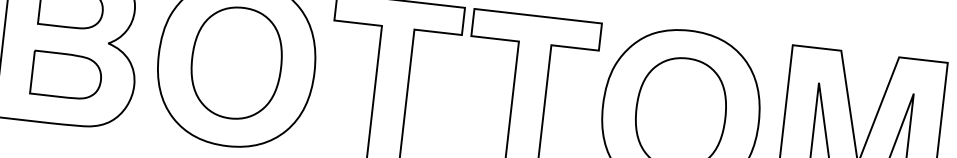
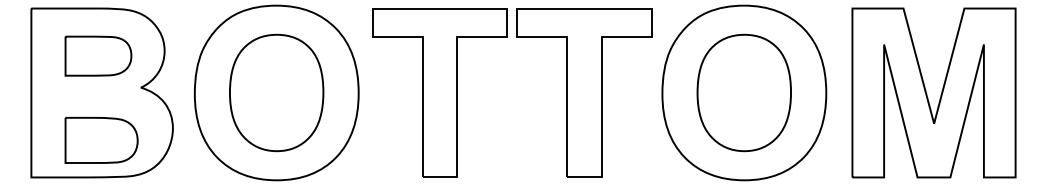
part: (66, 75) -> (101, 139), moved

